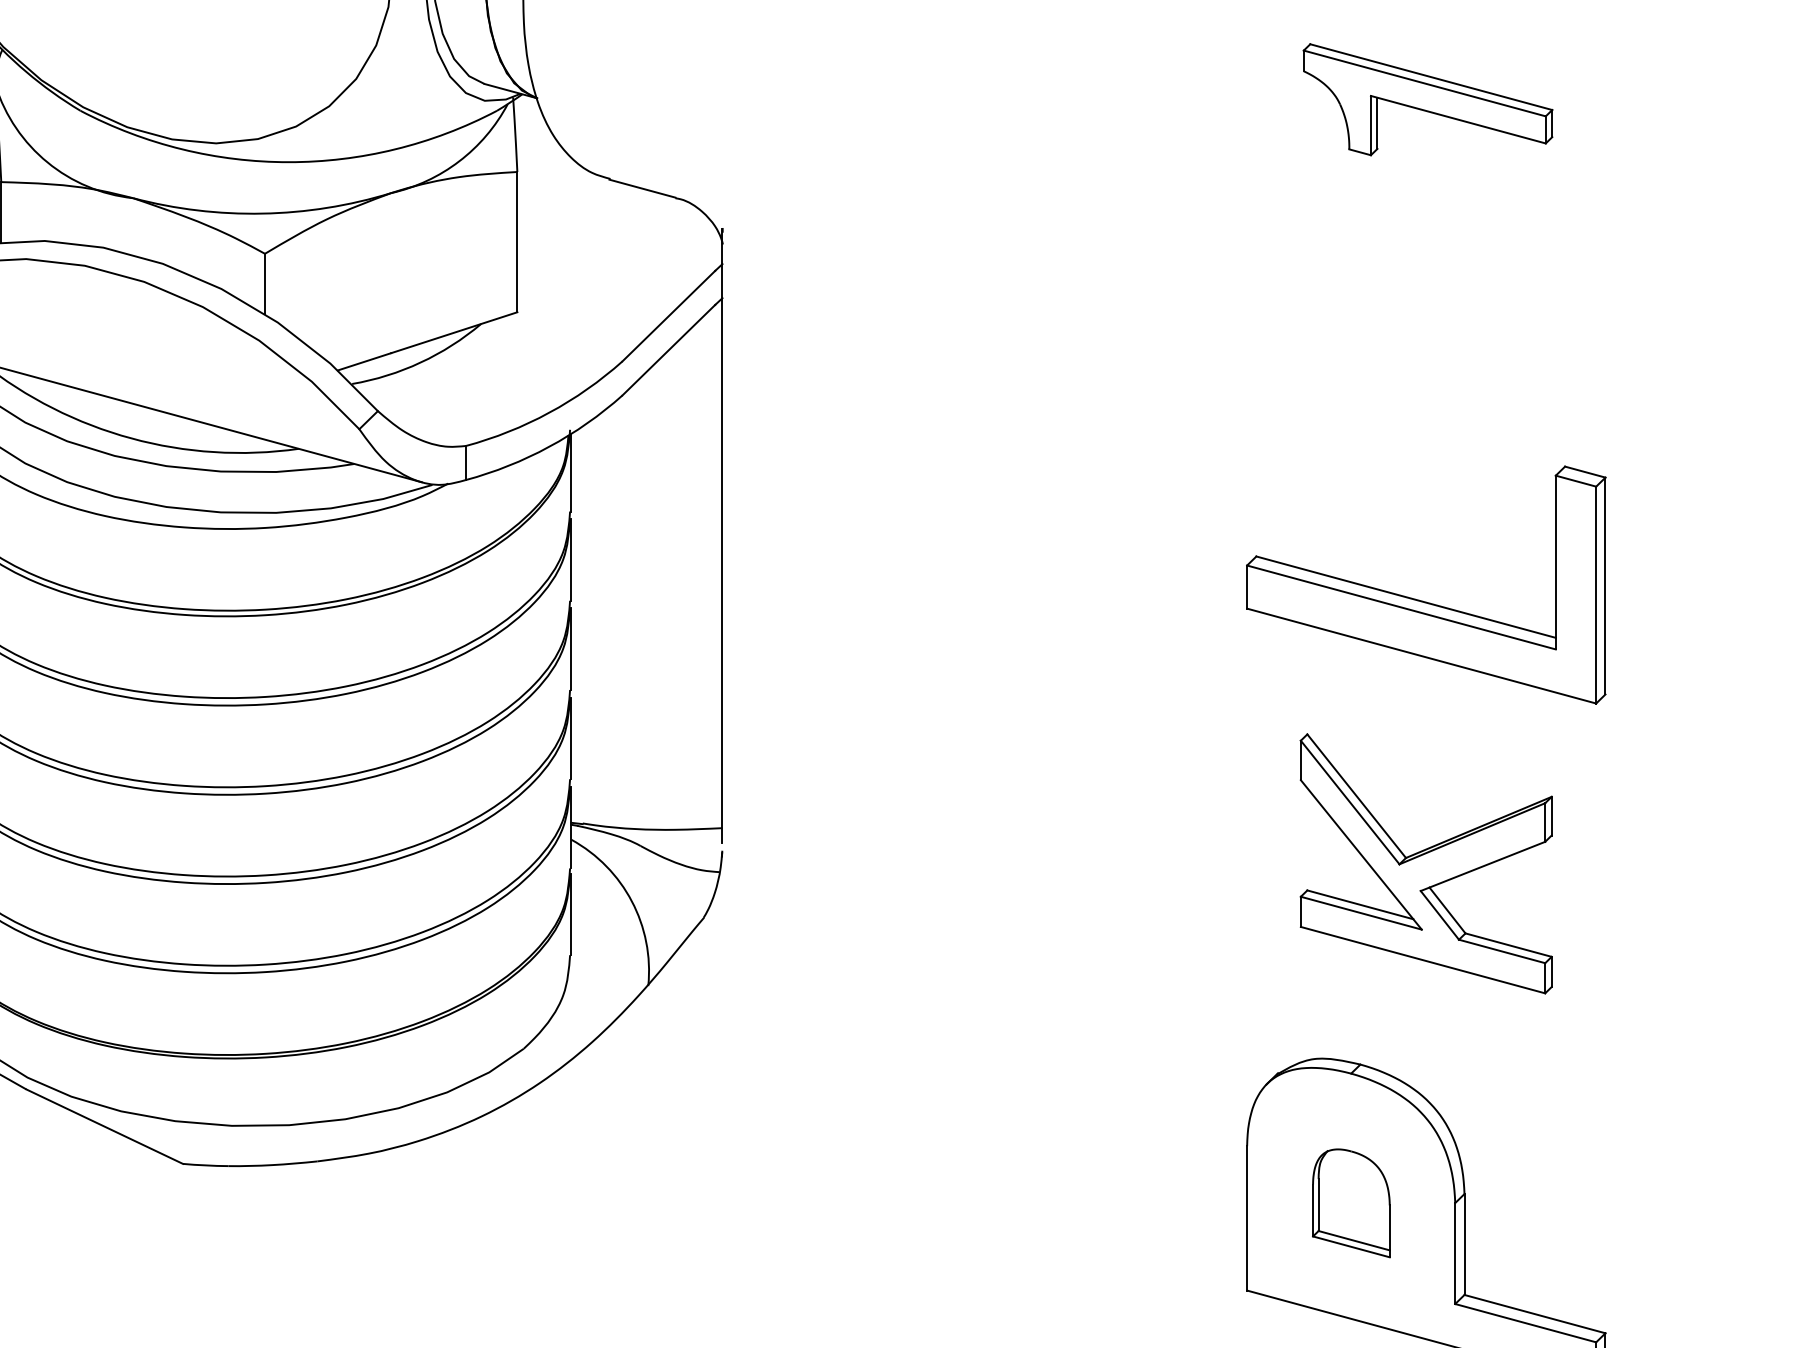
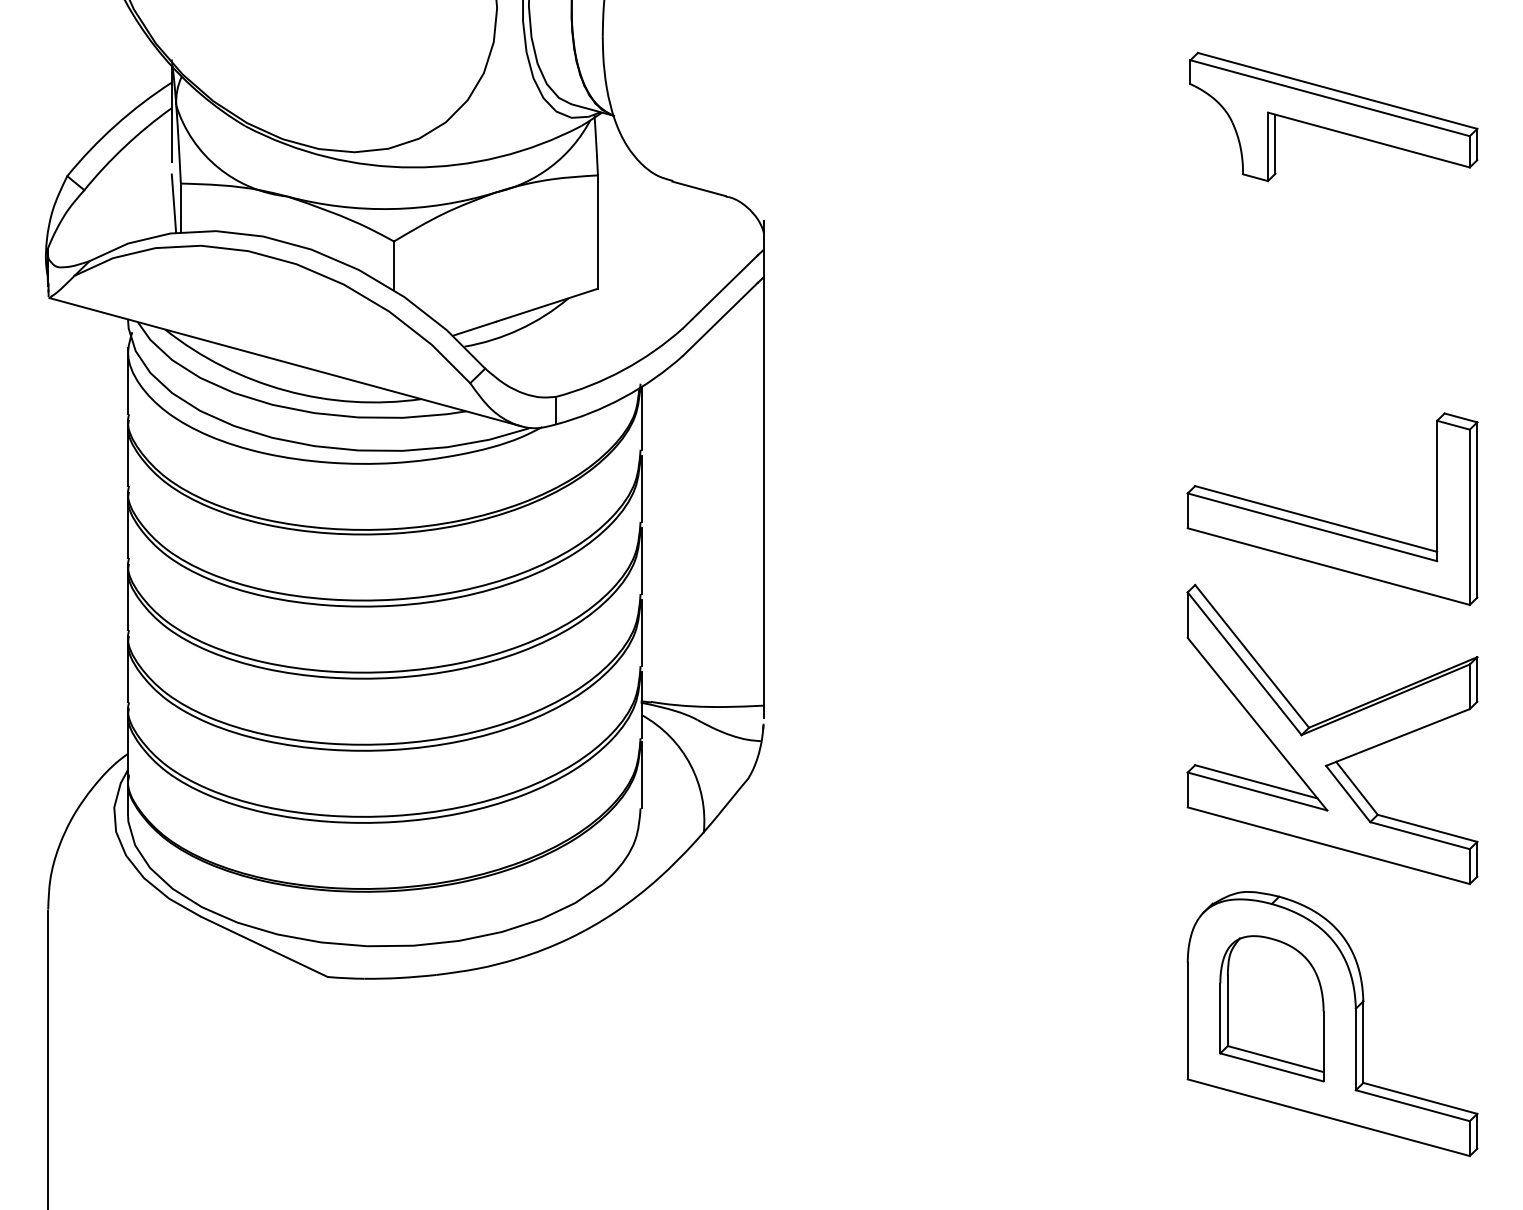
part: (1427, 99) -> (1333, 116), size x1.43
part: (1426, 863) -> (1332, 734), size x1.43
part: (1350, 1202) -> (1271, 1008), size x1.67

